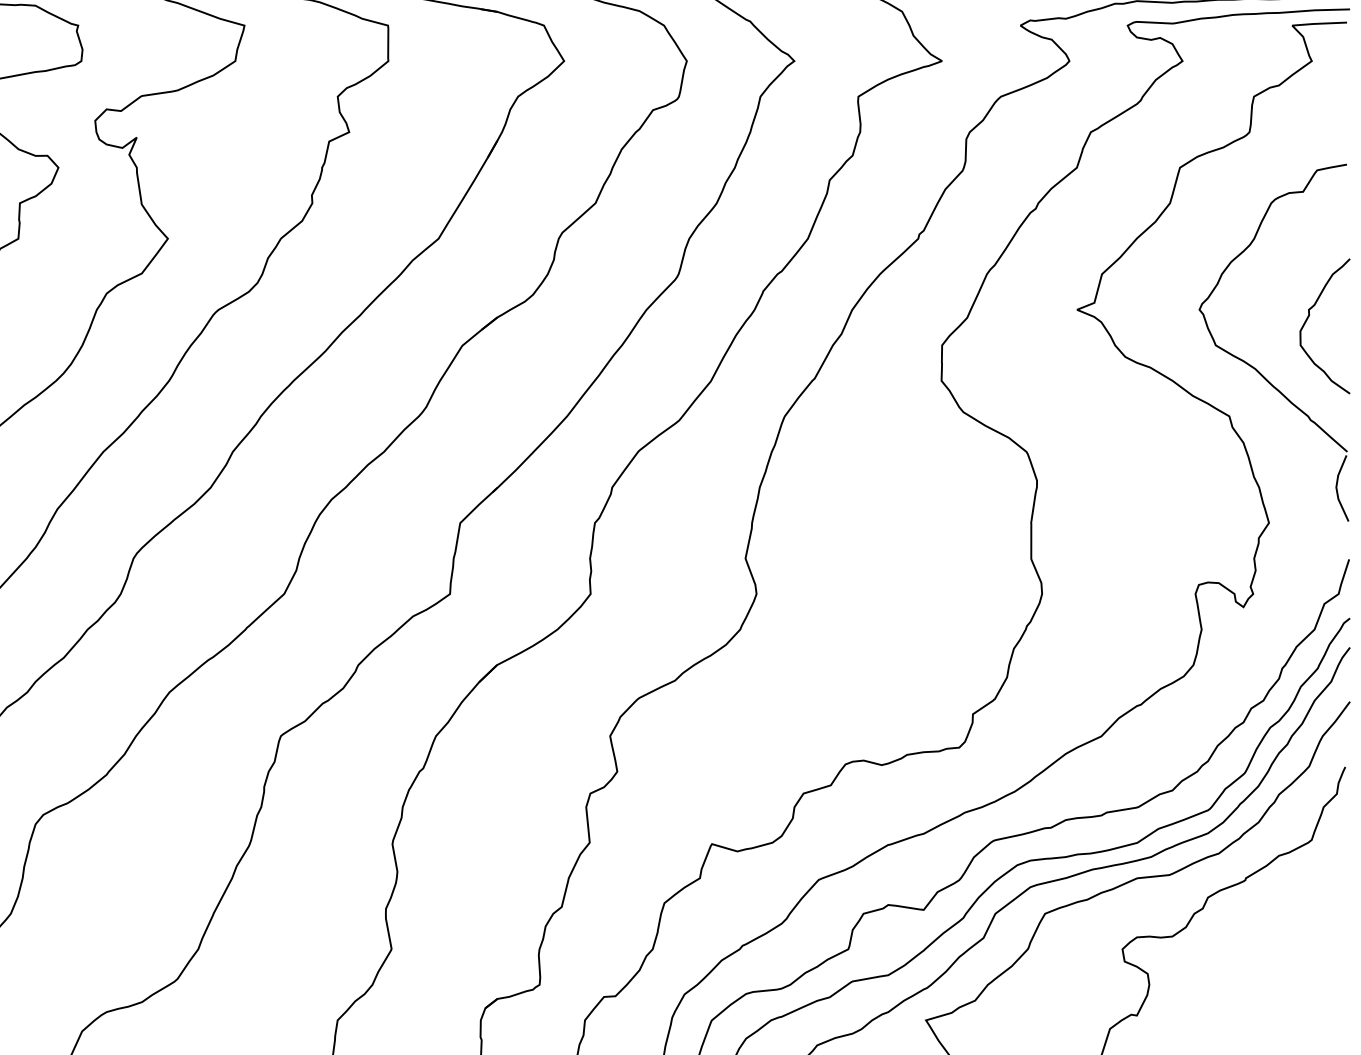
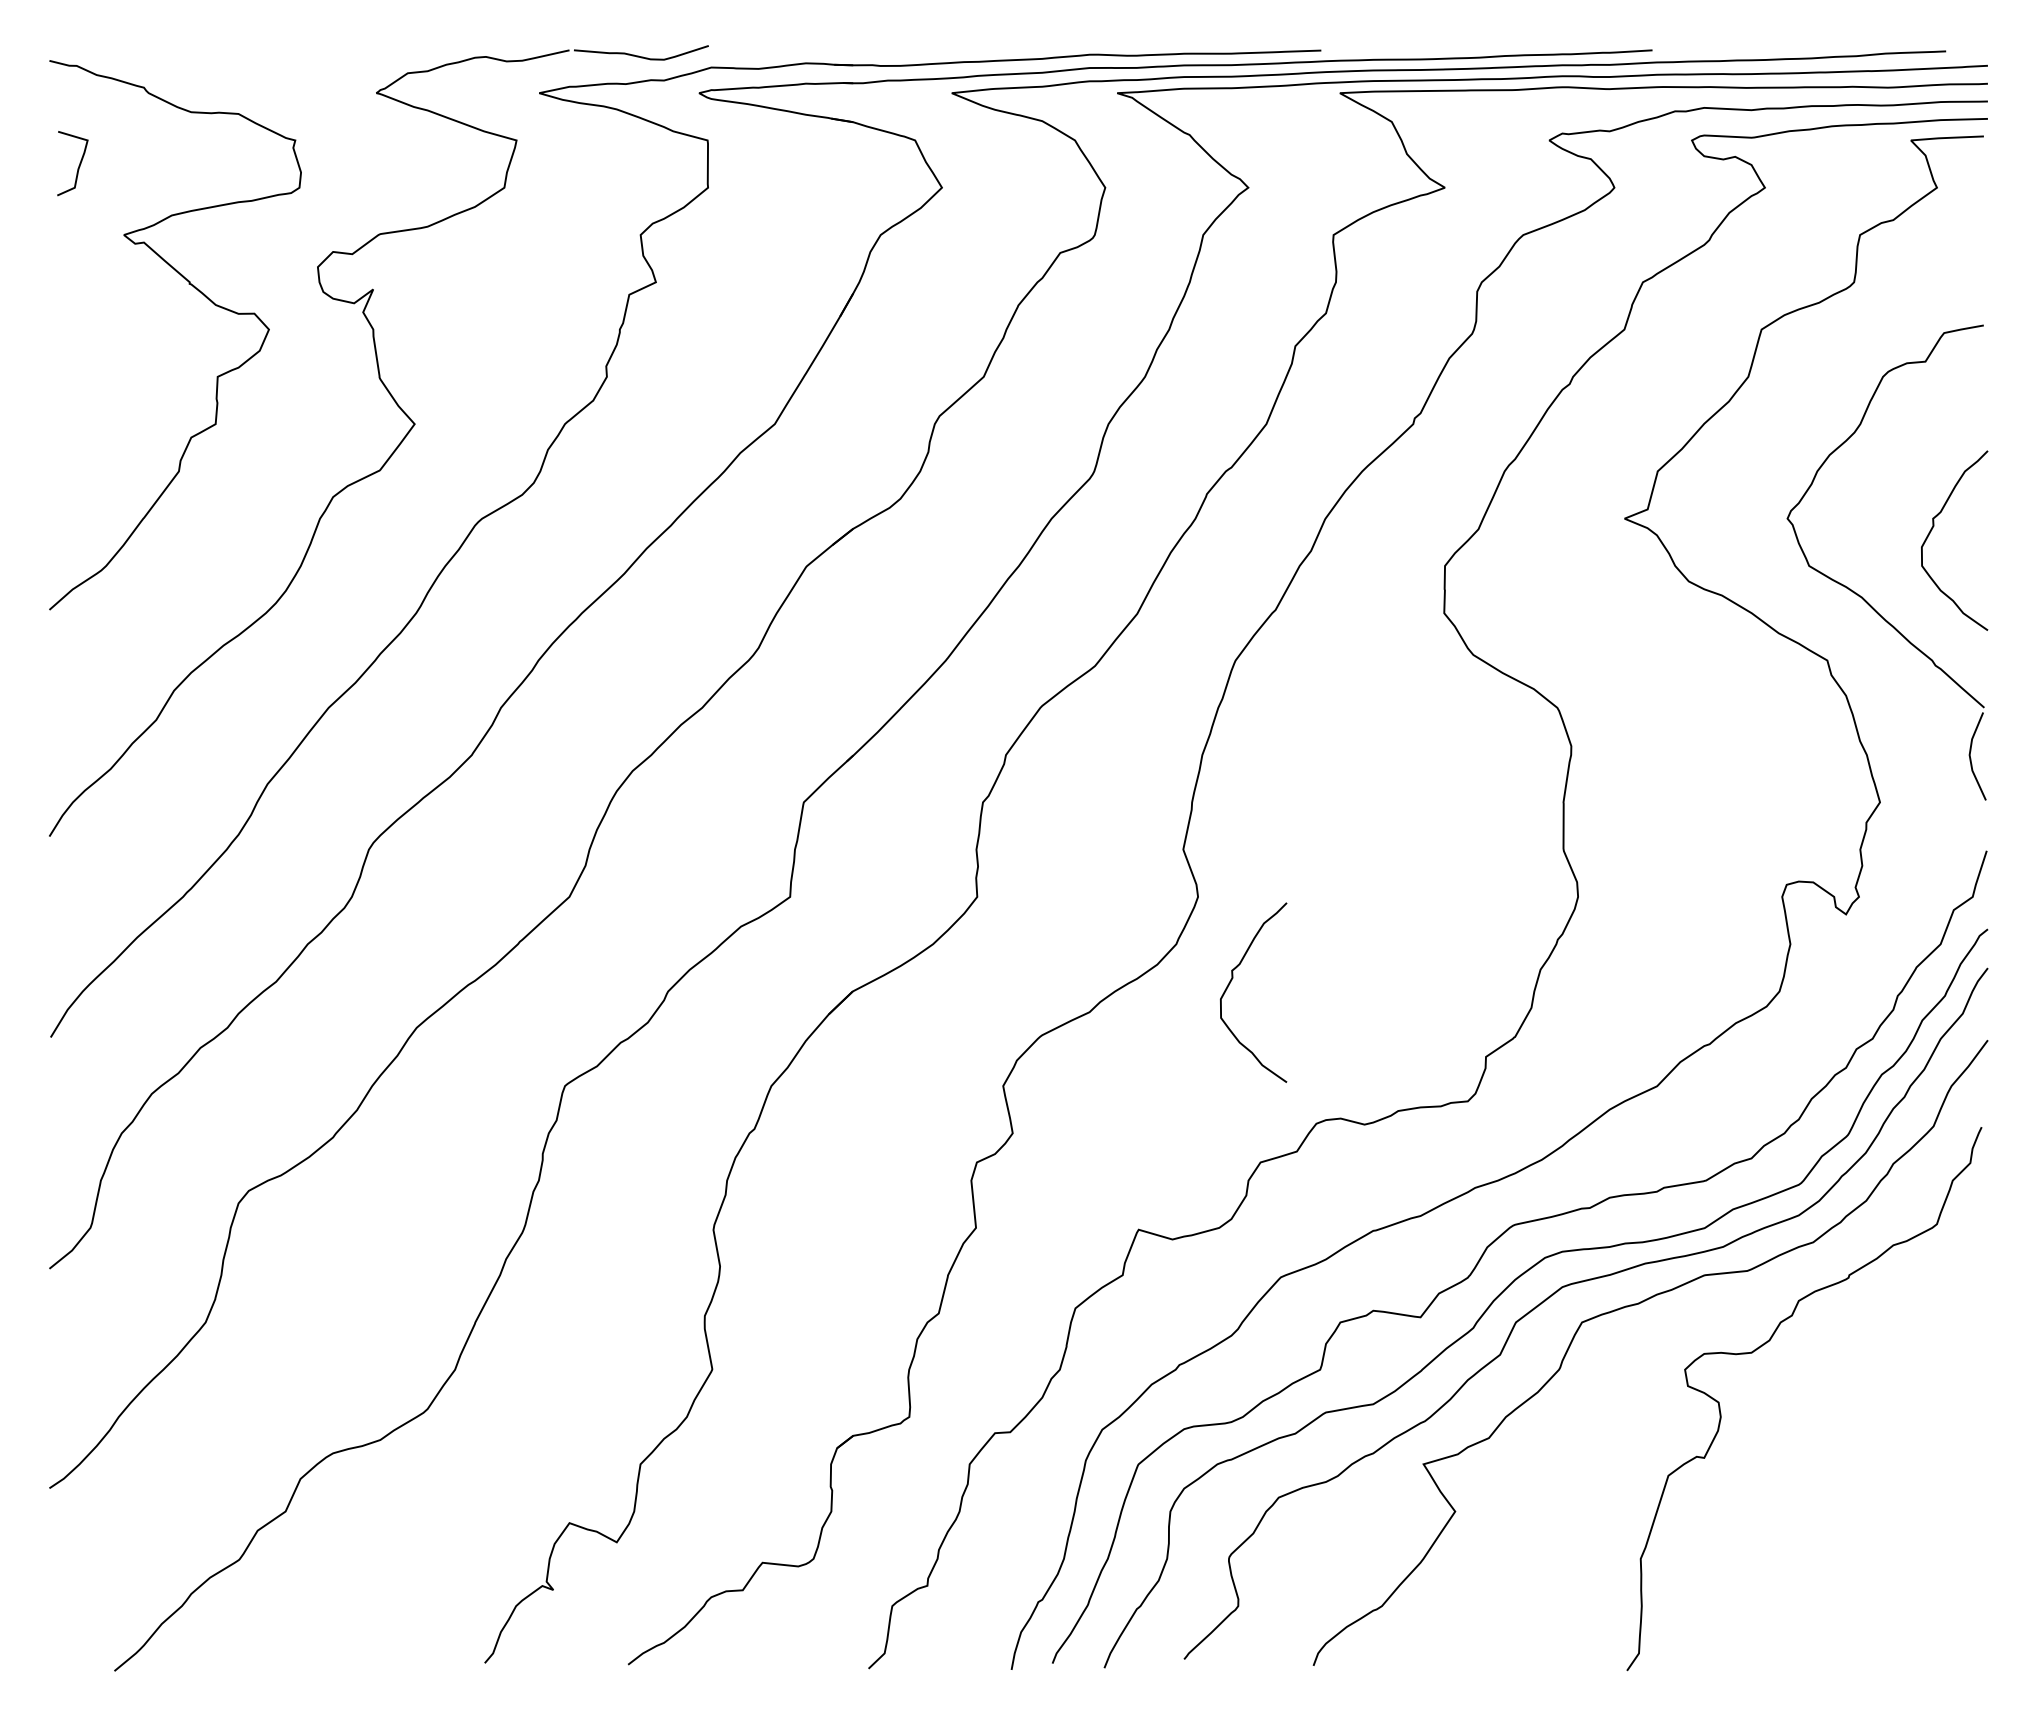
curve: (782, 656) -> (1232, 980), added

